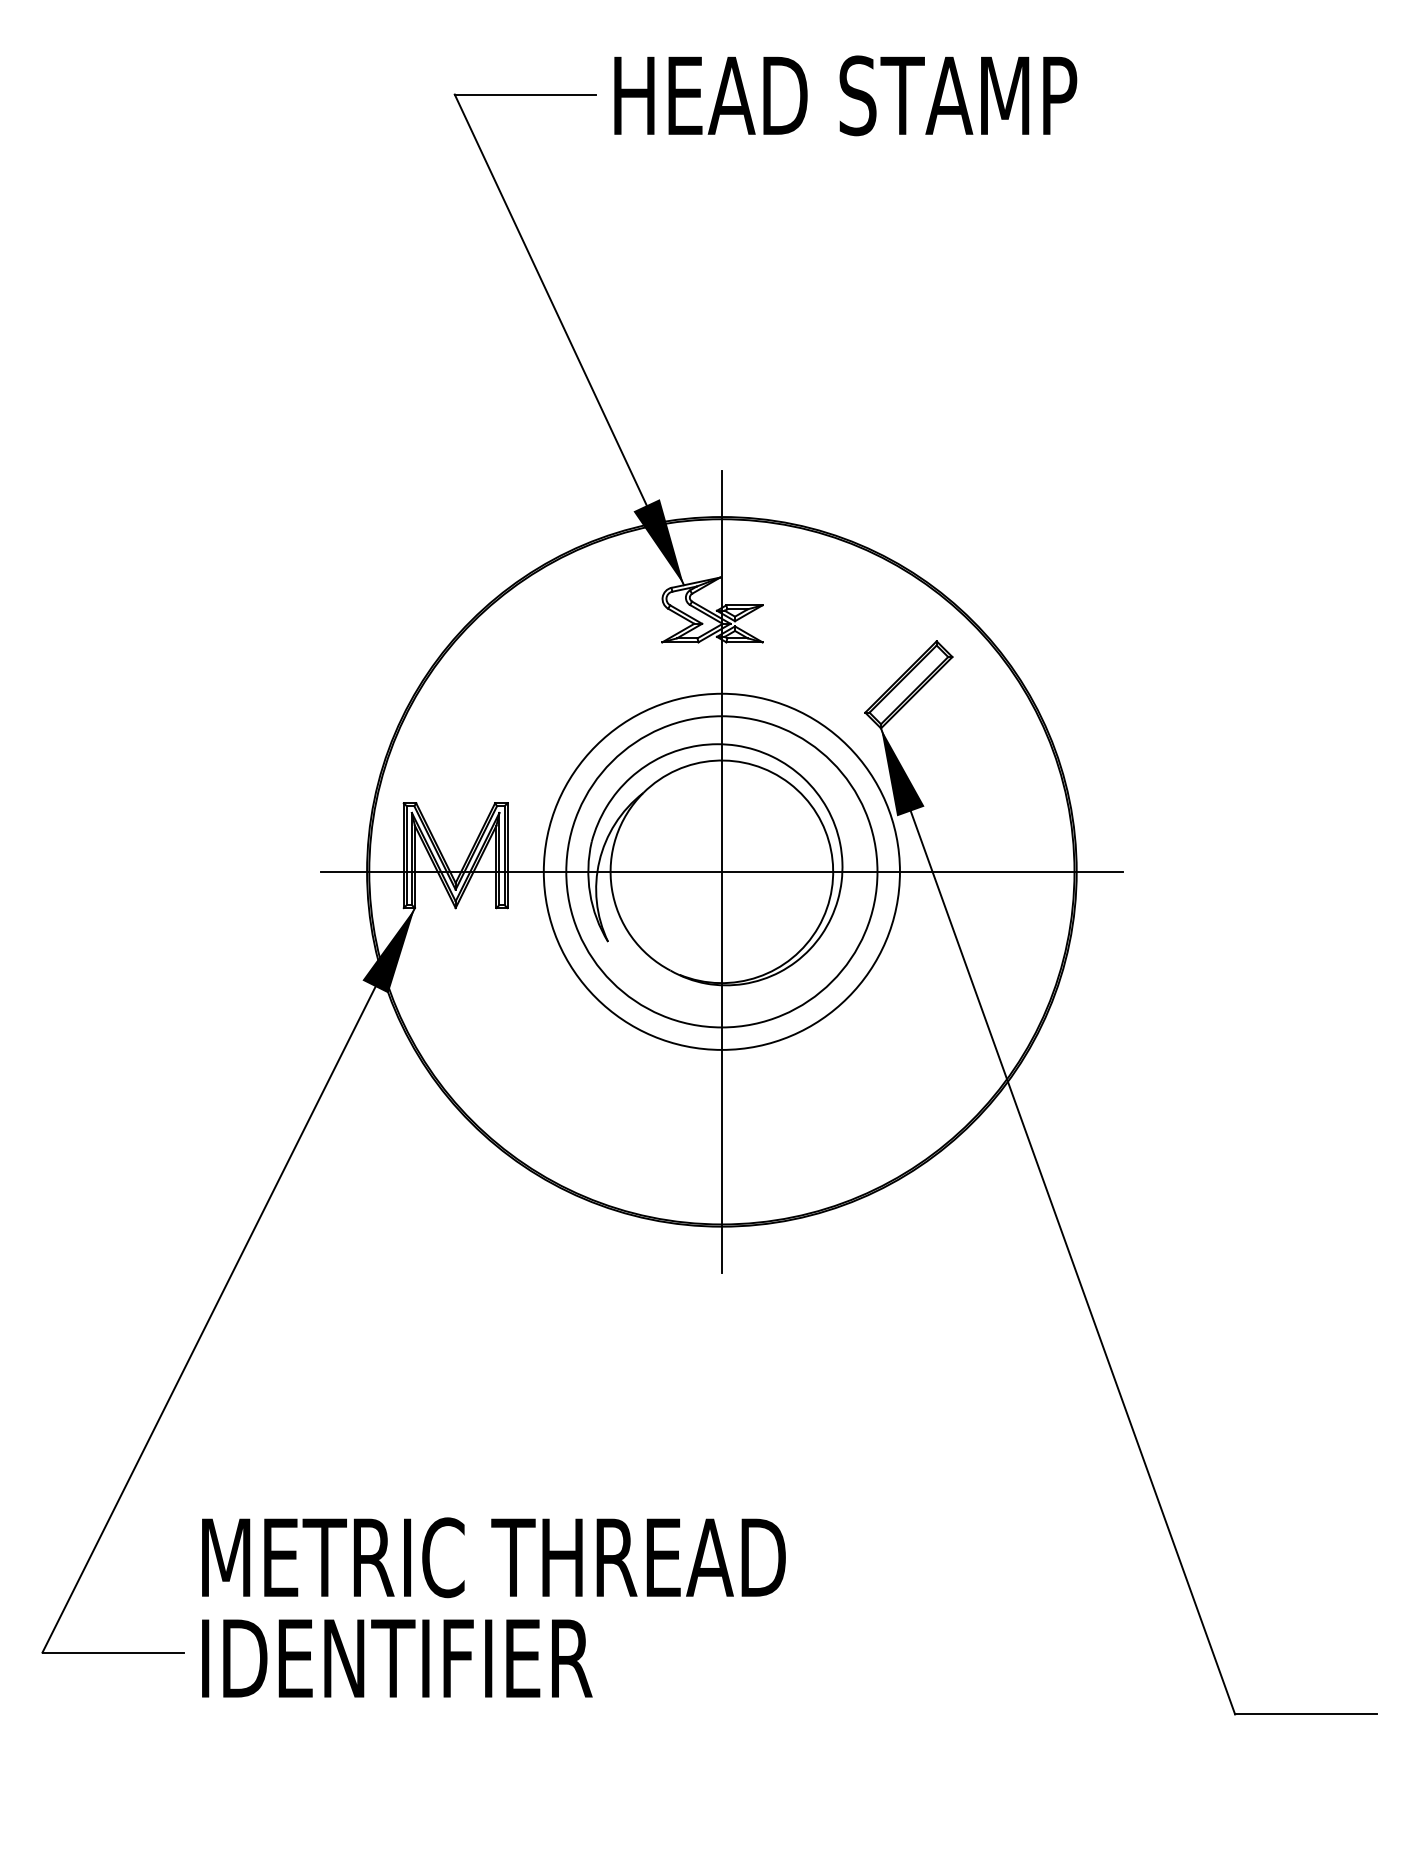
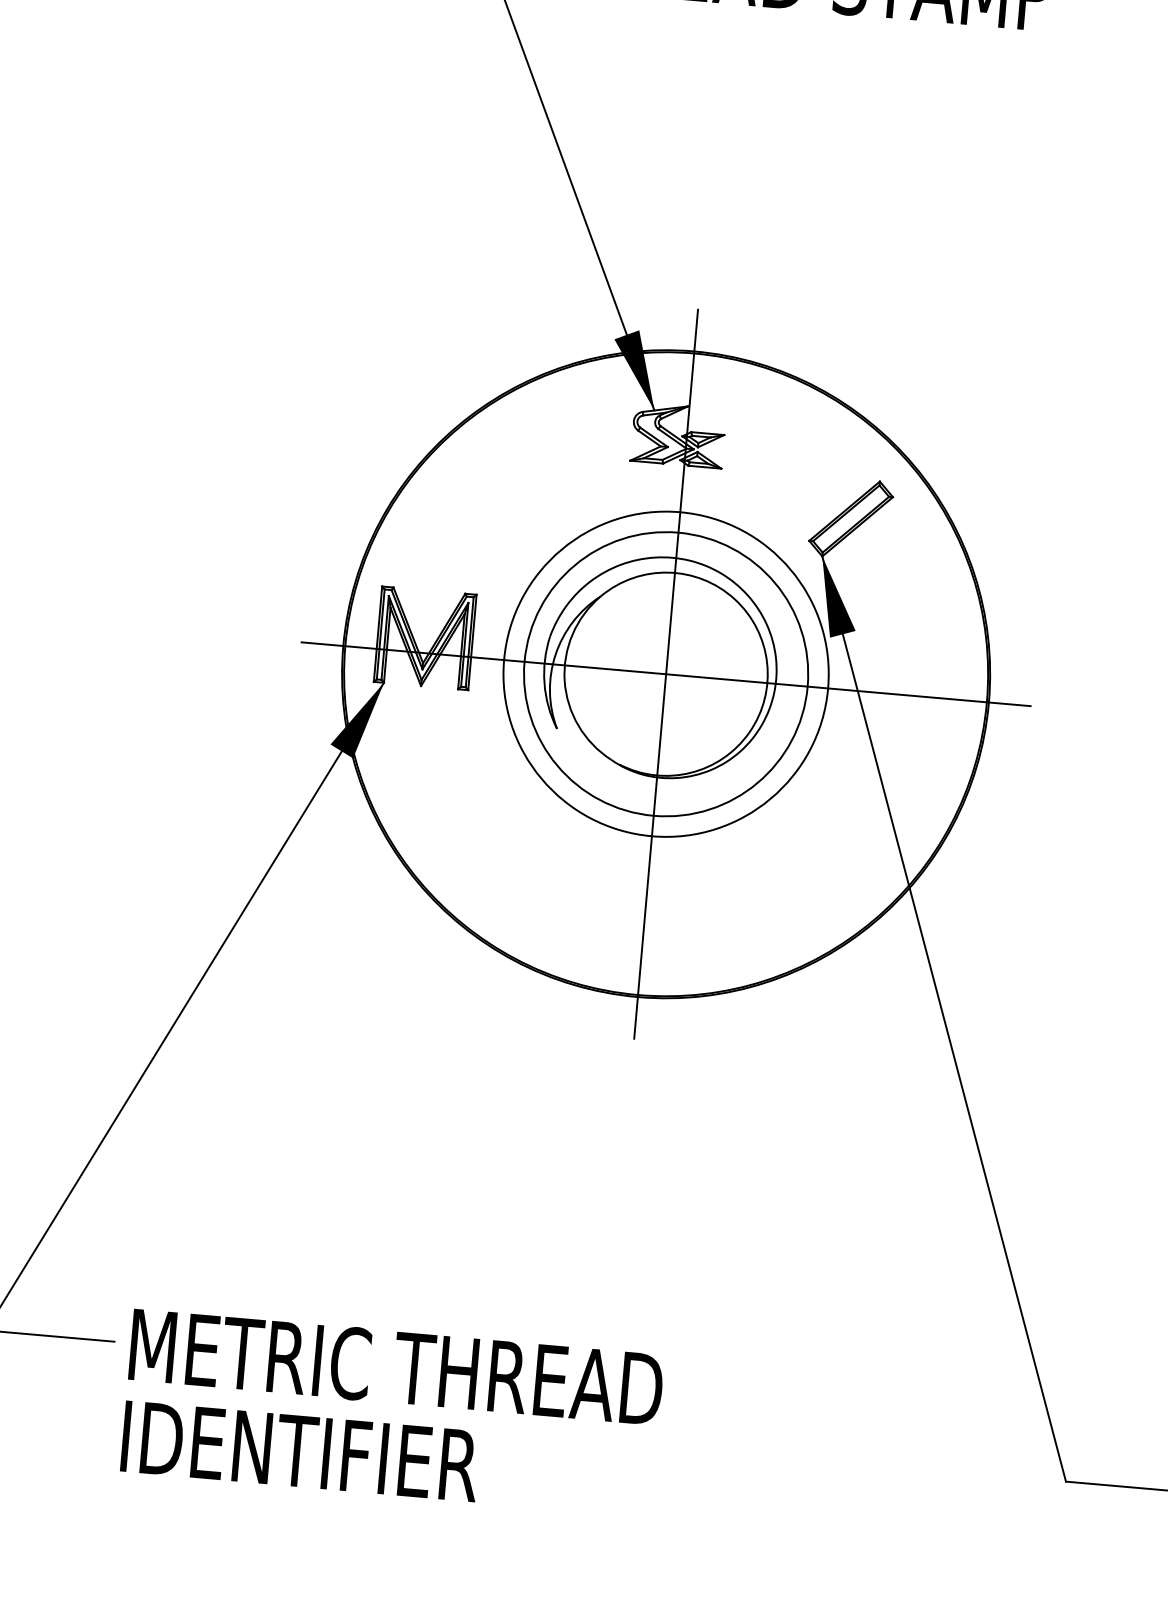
text: (493, 1607) -> (392, 1412), moved

